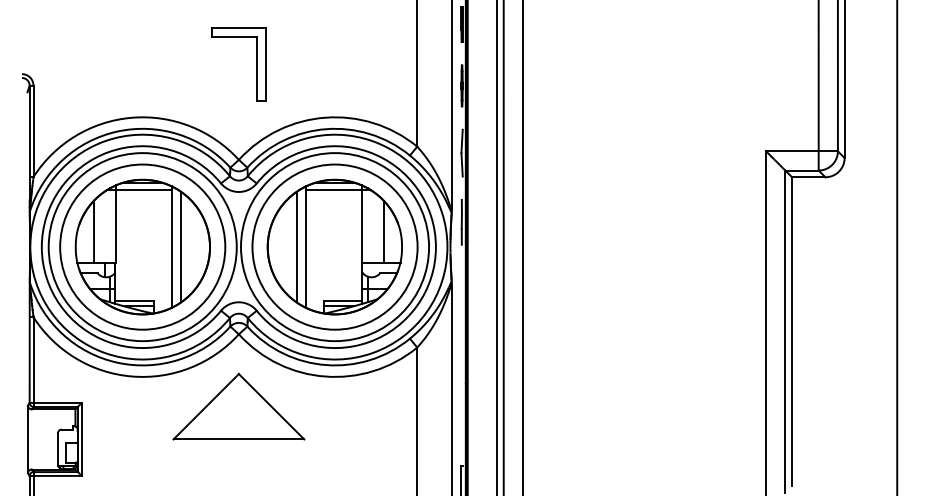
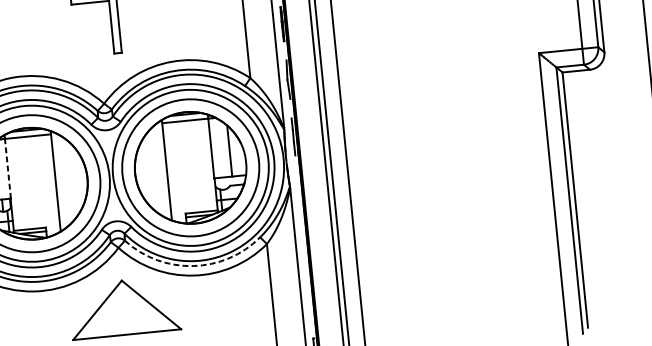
line: (115, 225) -> (7, 168), solid -> dashed
line: (181, 246) -> (63, 180), removed
line: (296, 246) -> (158, 170), removed
arc: (326, 365) -> (193, 266), solid -> dashed

